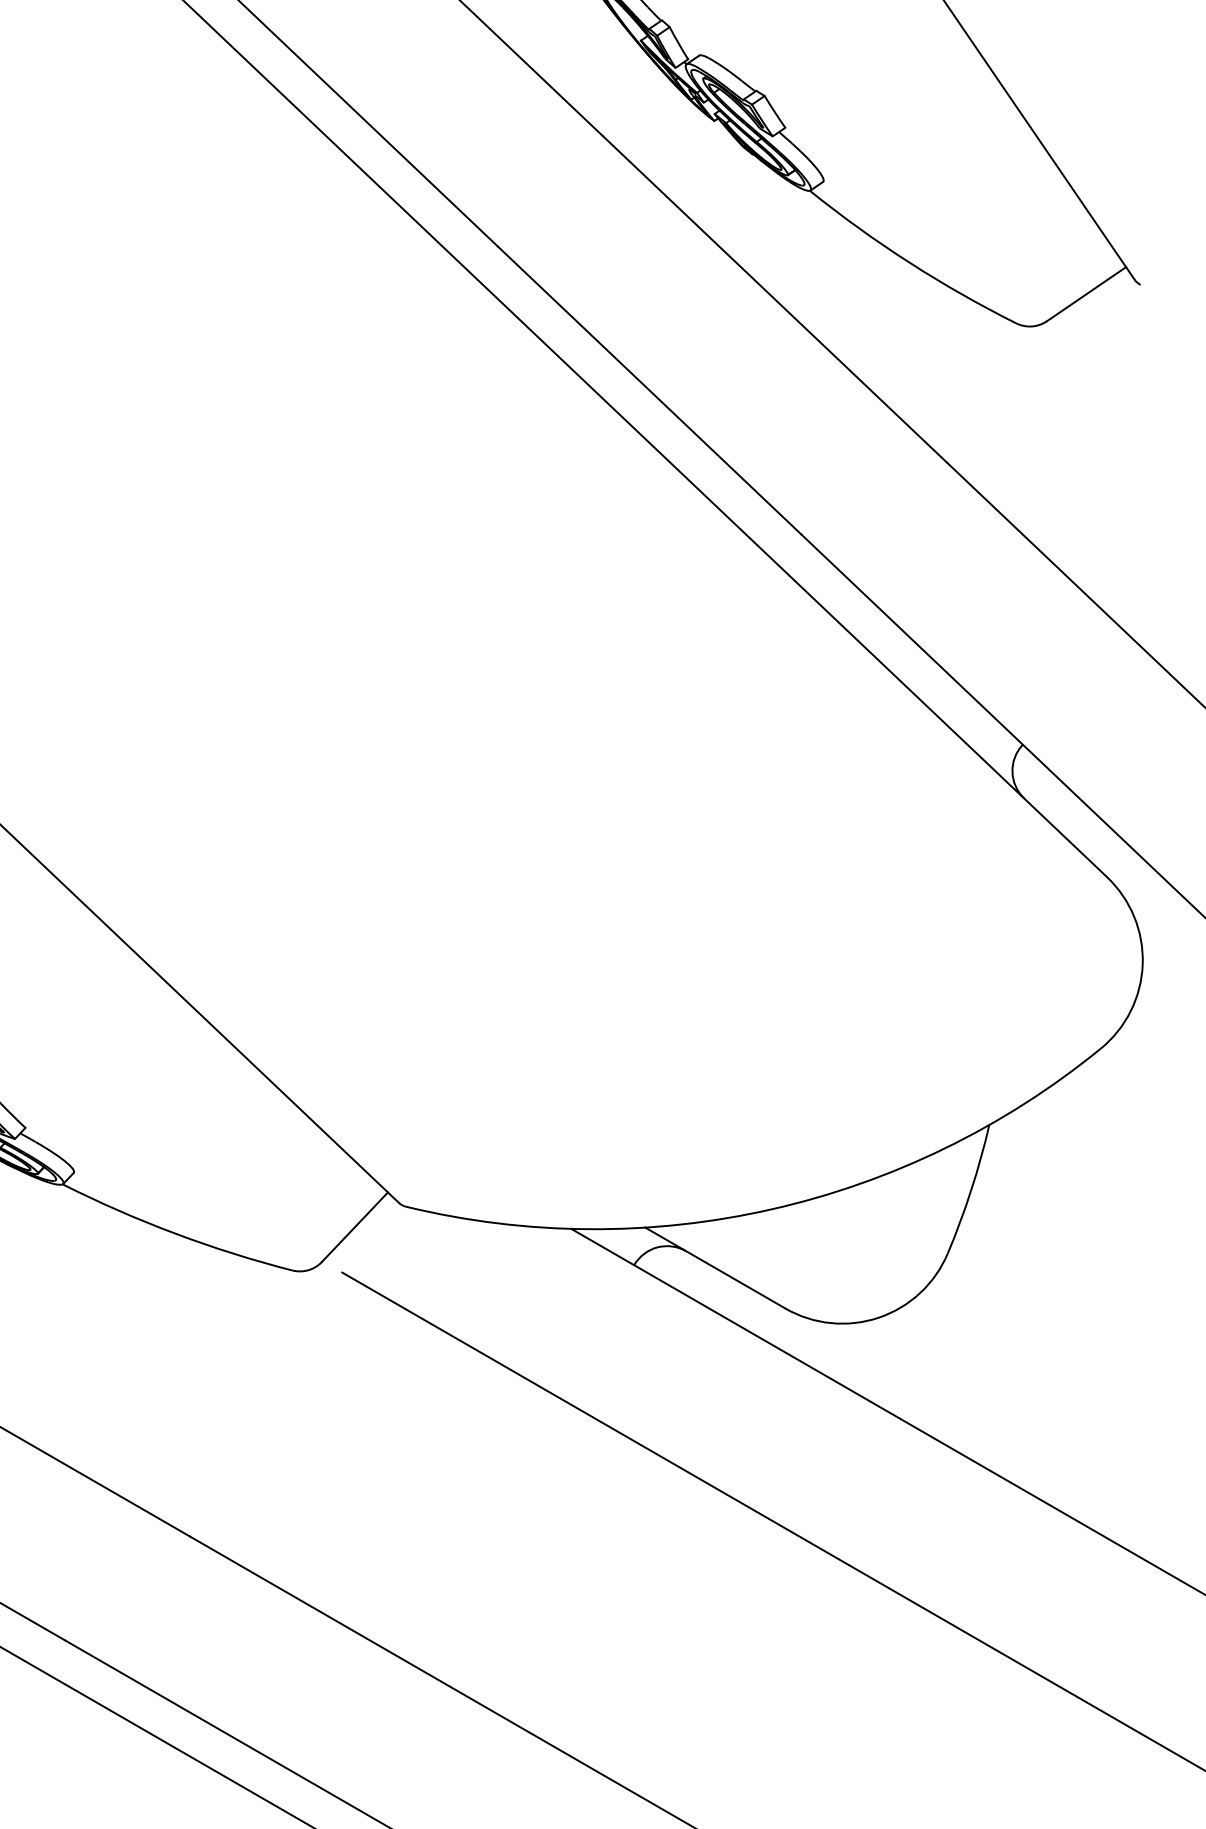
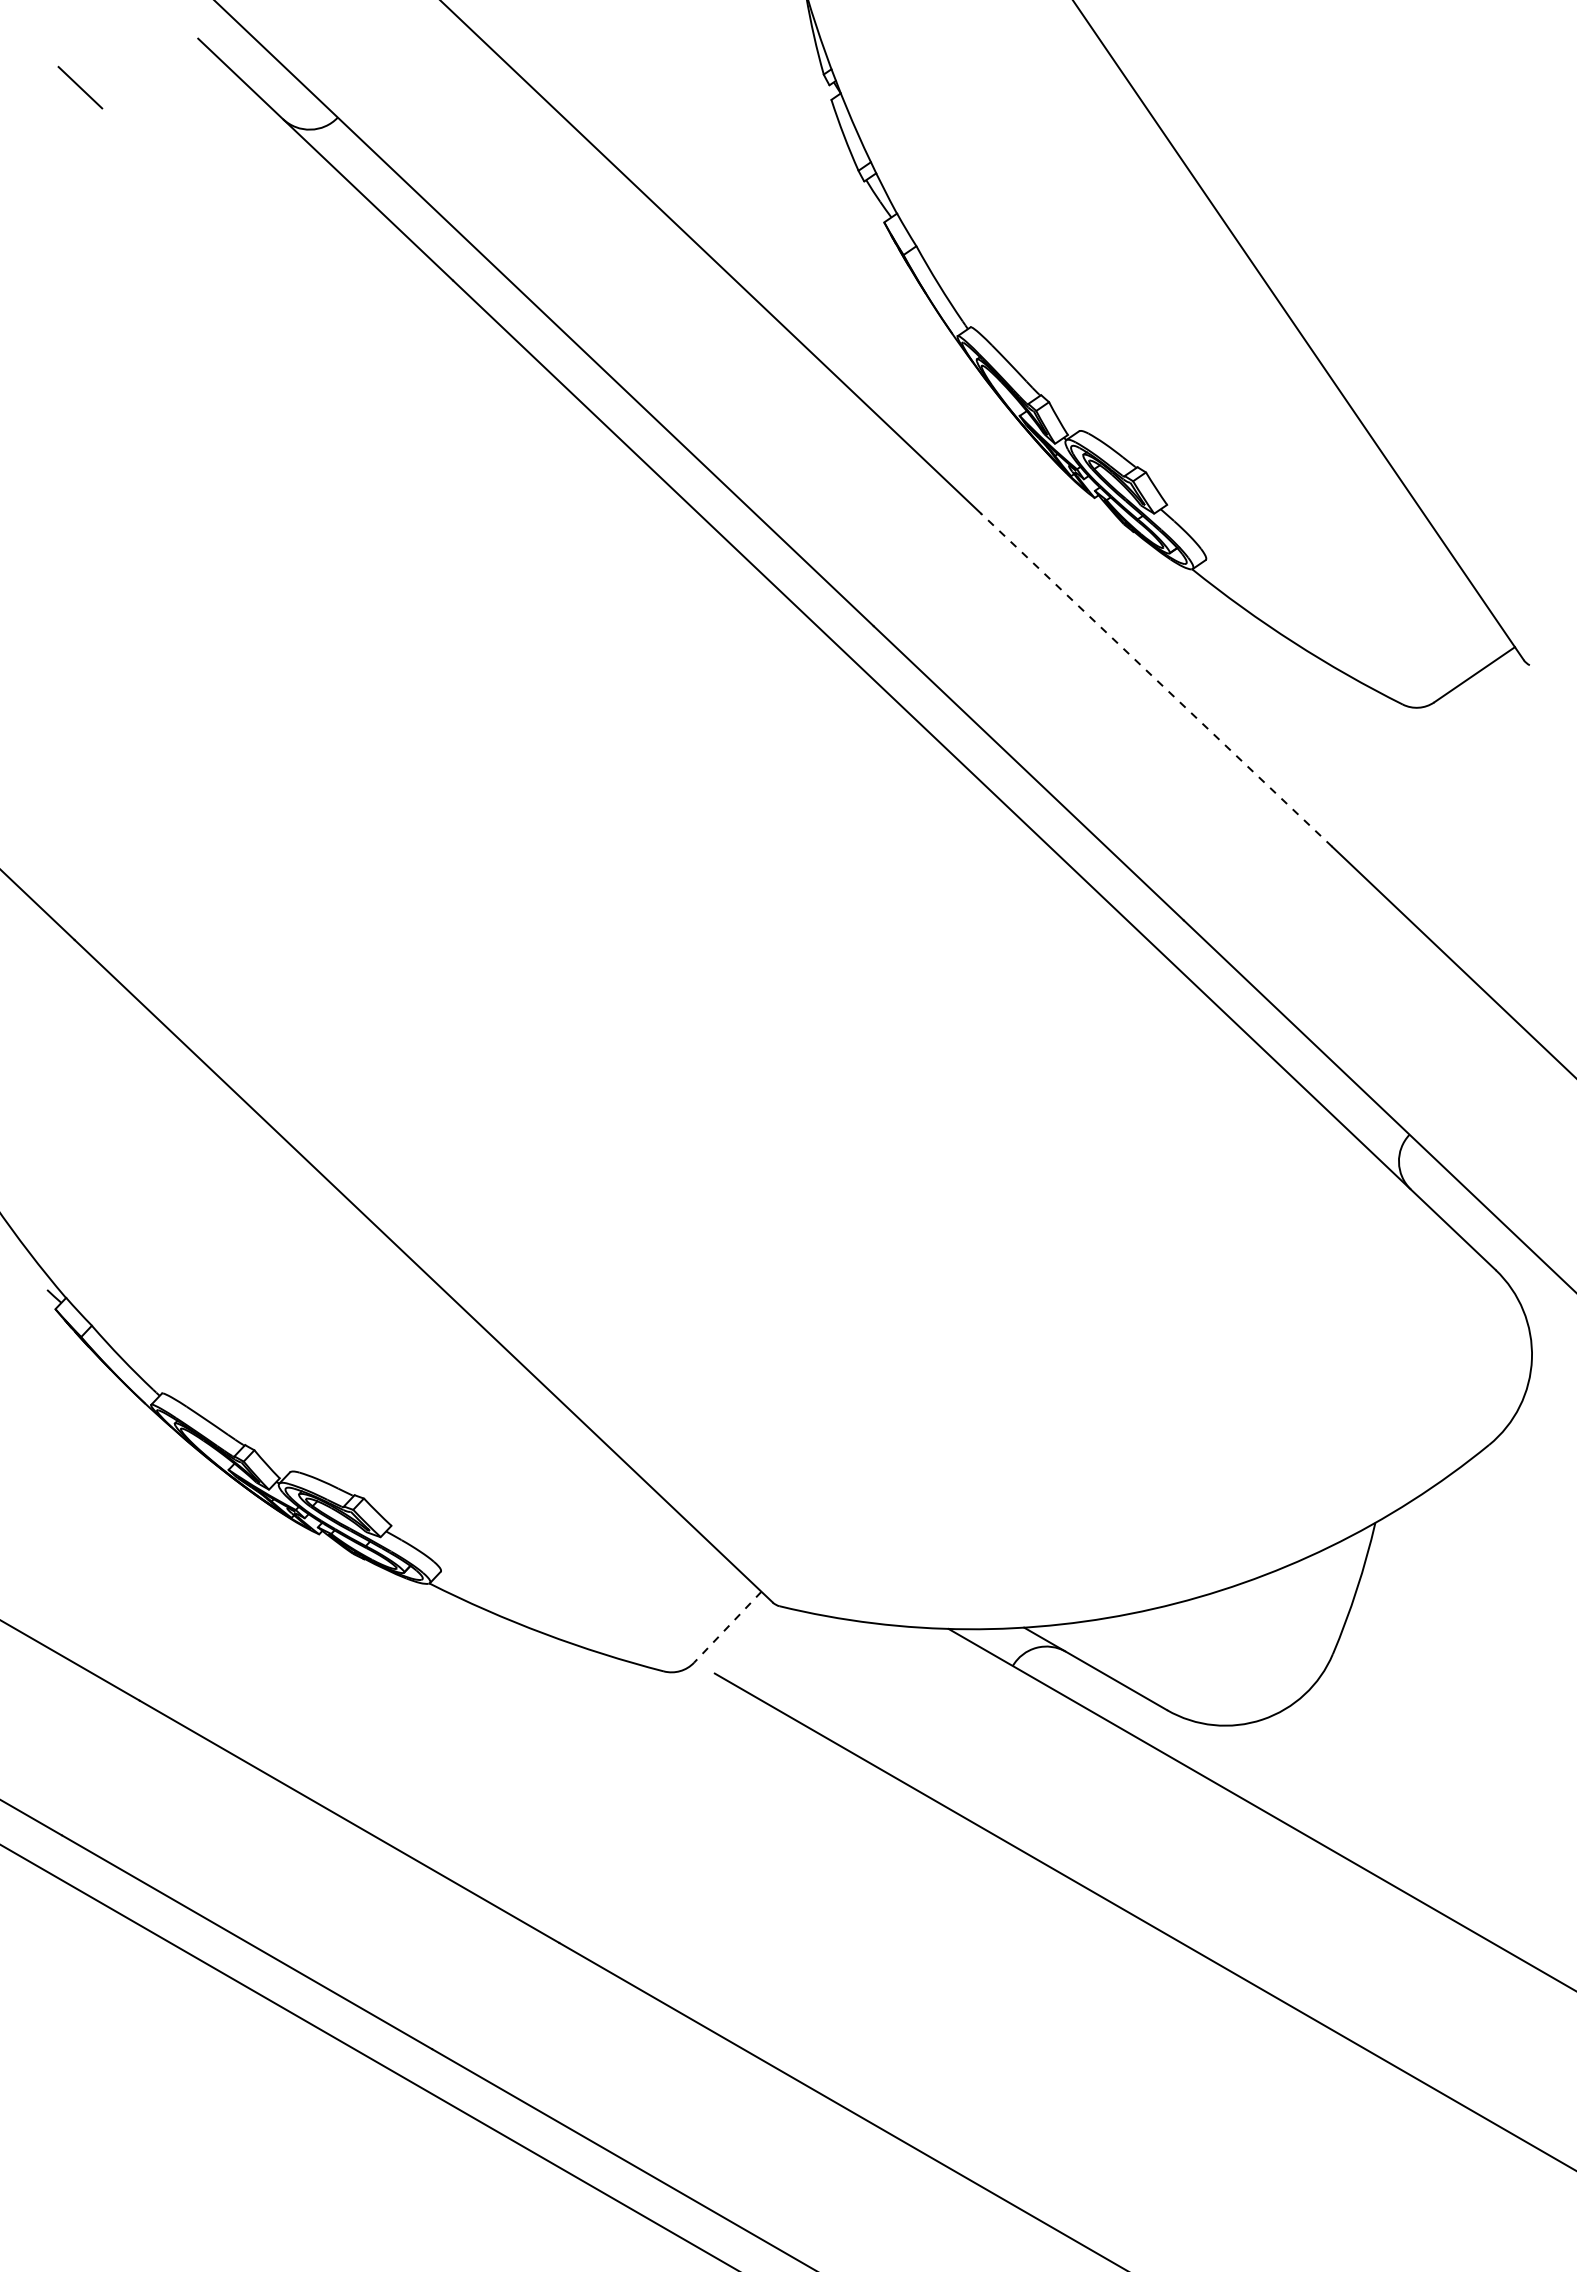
line: (774, 298) -> (1156, 679), solid -> dashed
line: (354, 1227) -> (727, 1627), solid -> dashed

